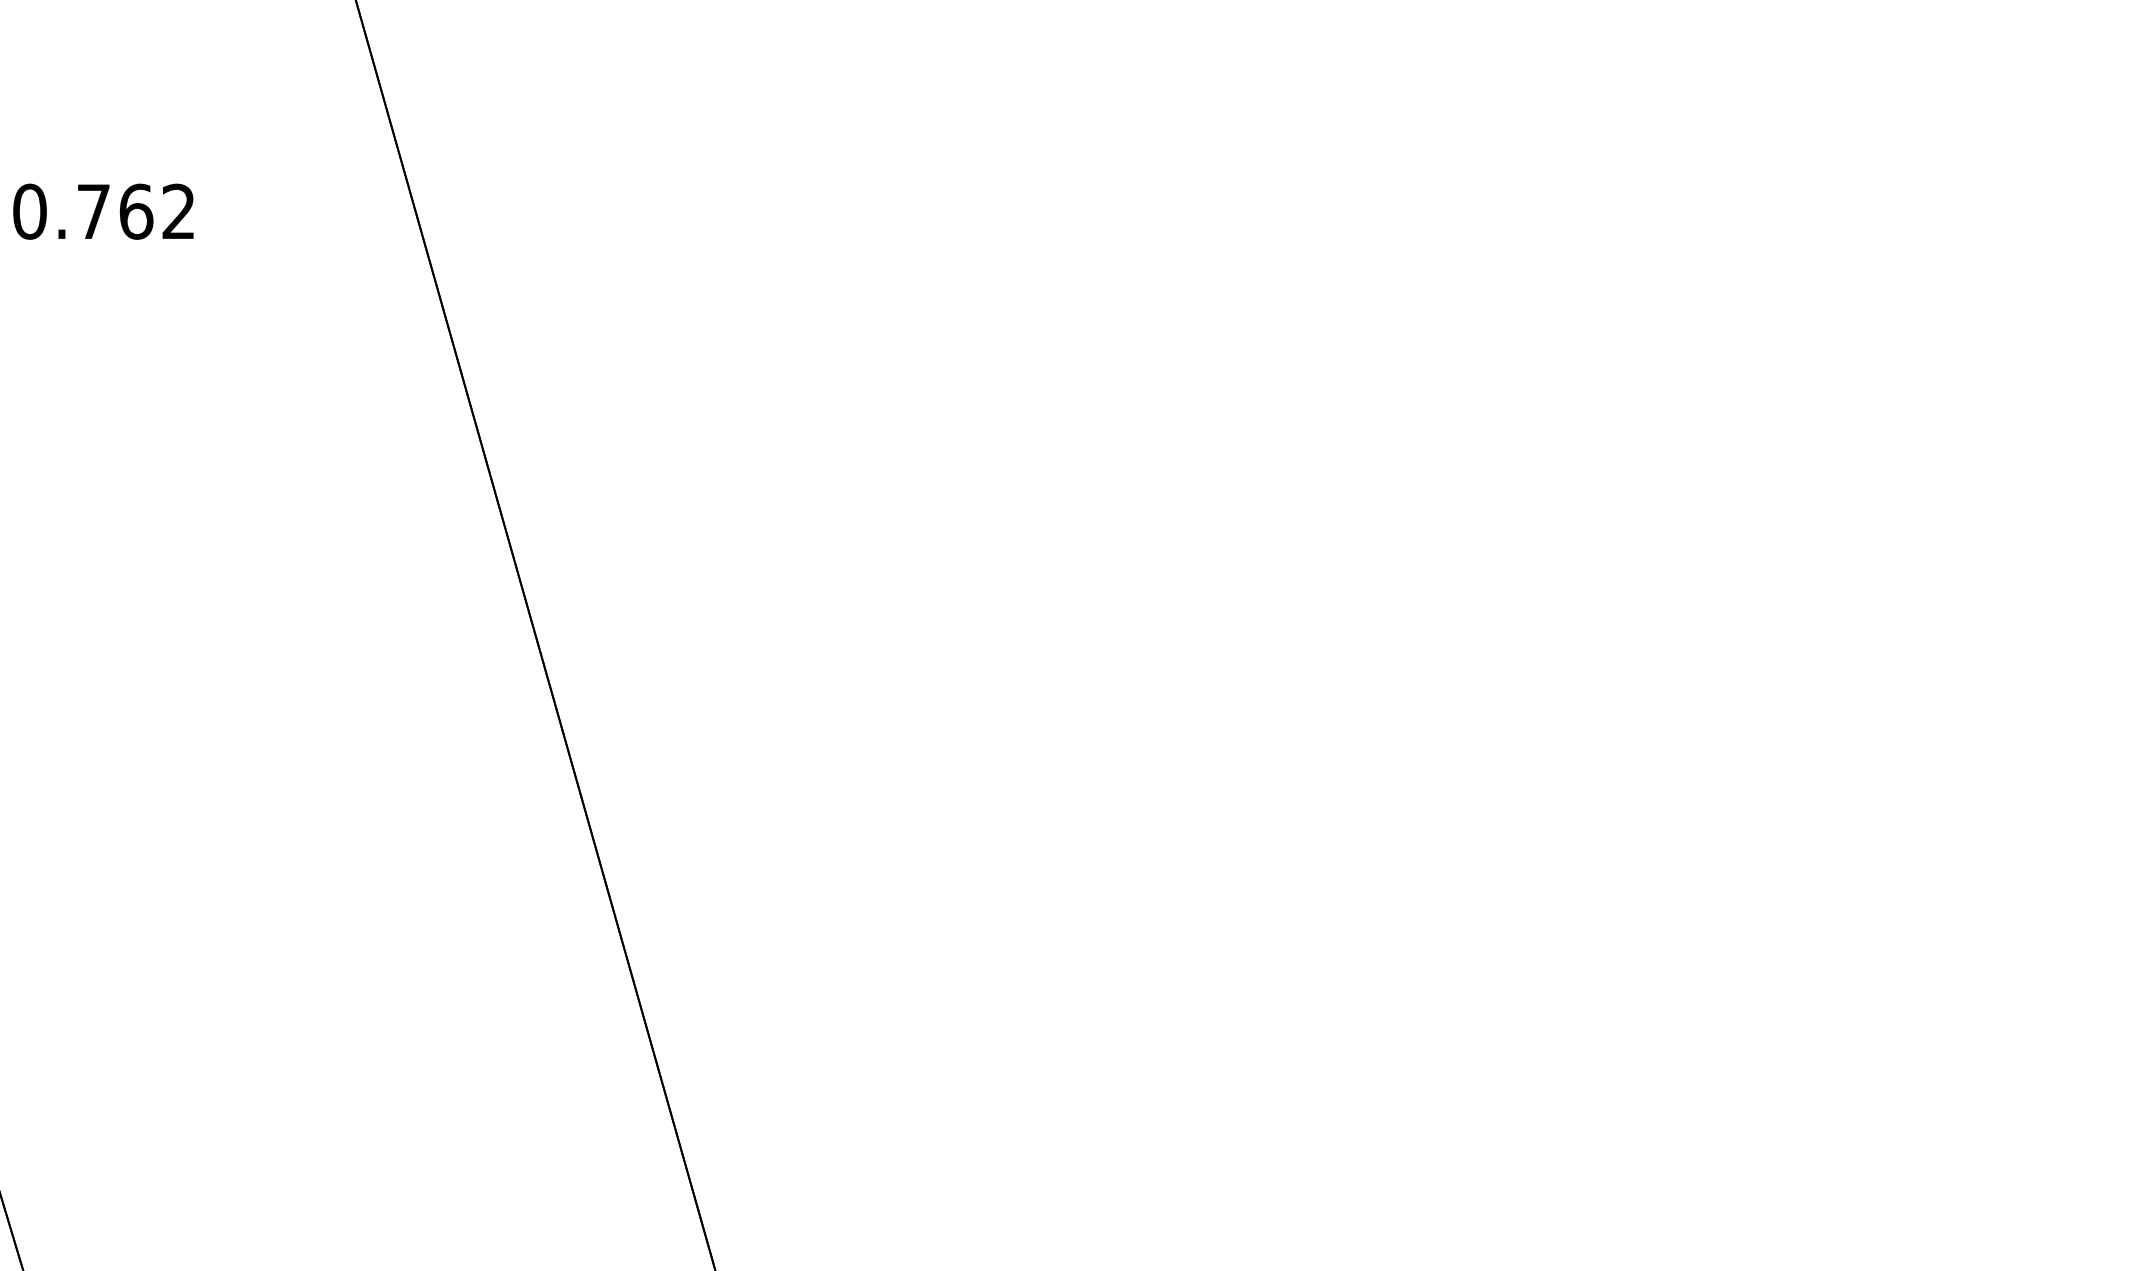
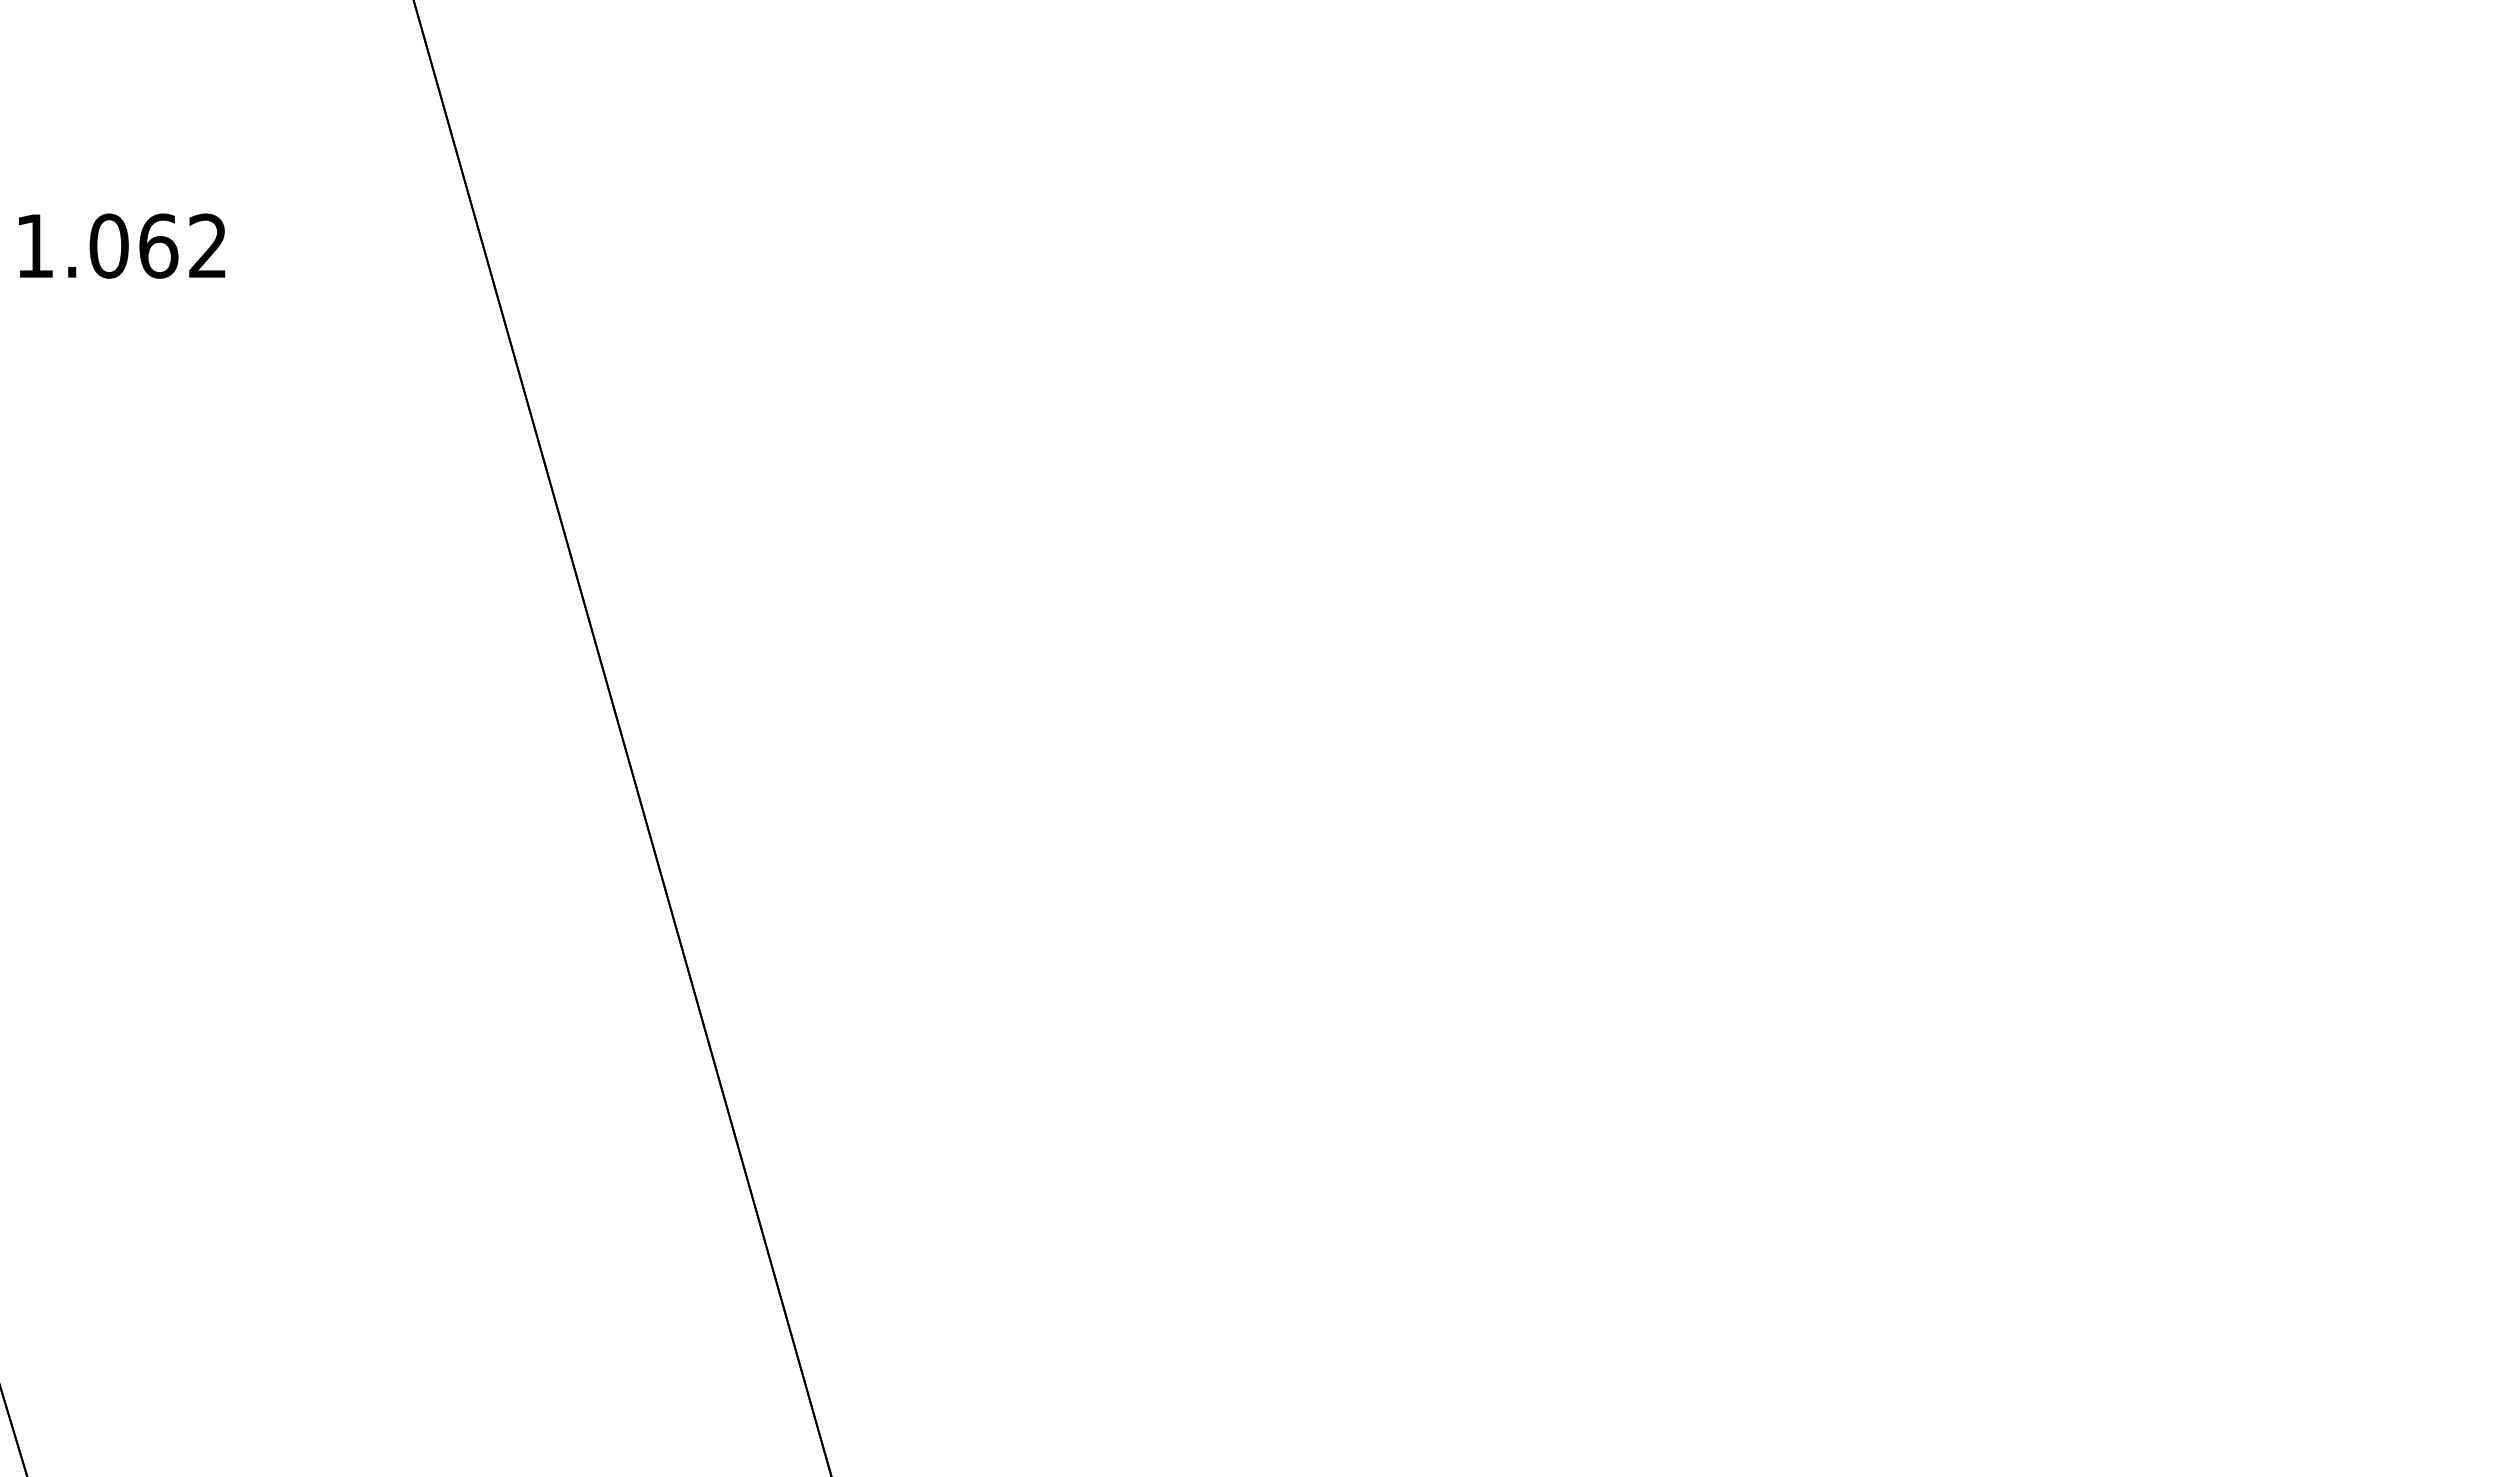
text: (61, 211) -> (71, 245), 0.762 -> 1.062

